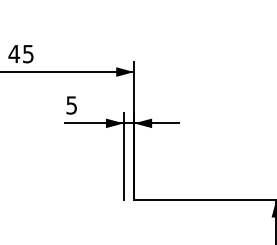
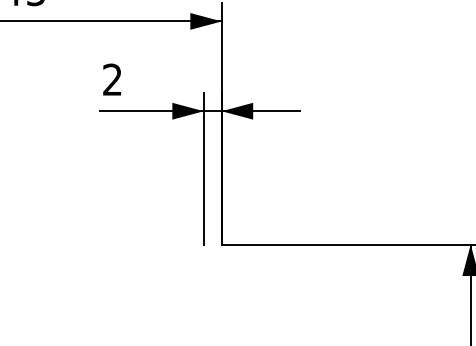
text: (71, 105) -> (112, 79), 5 -> 2

